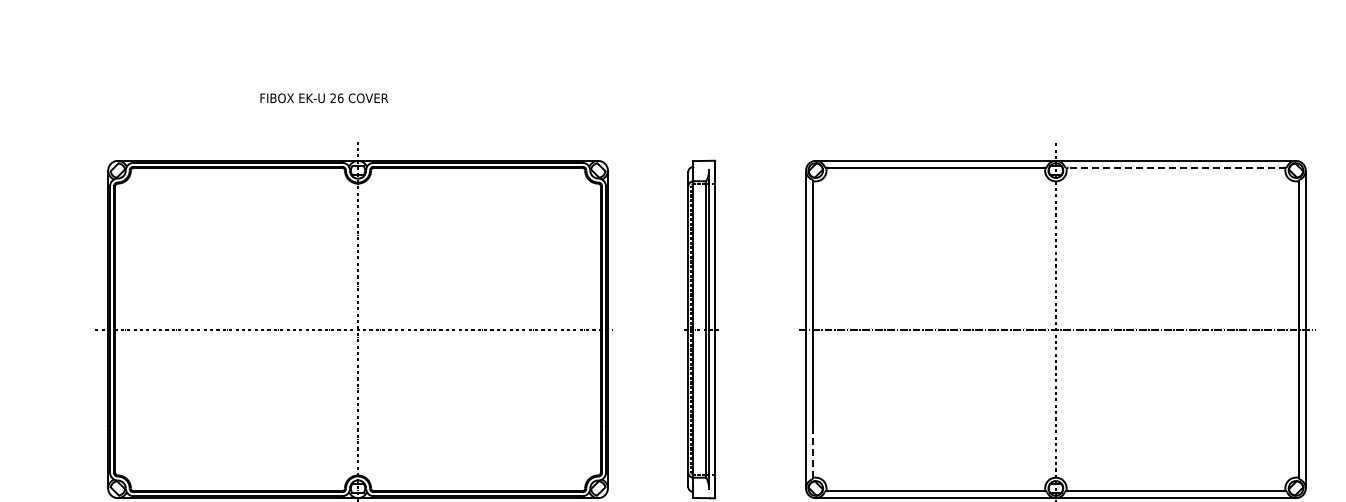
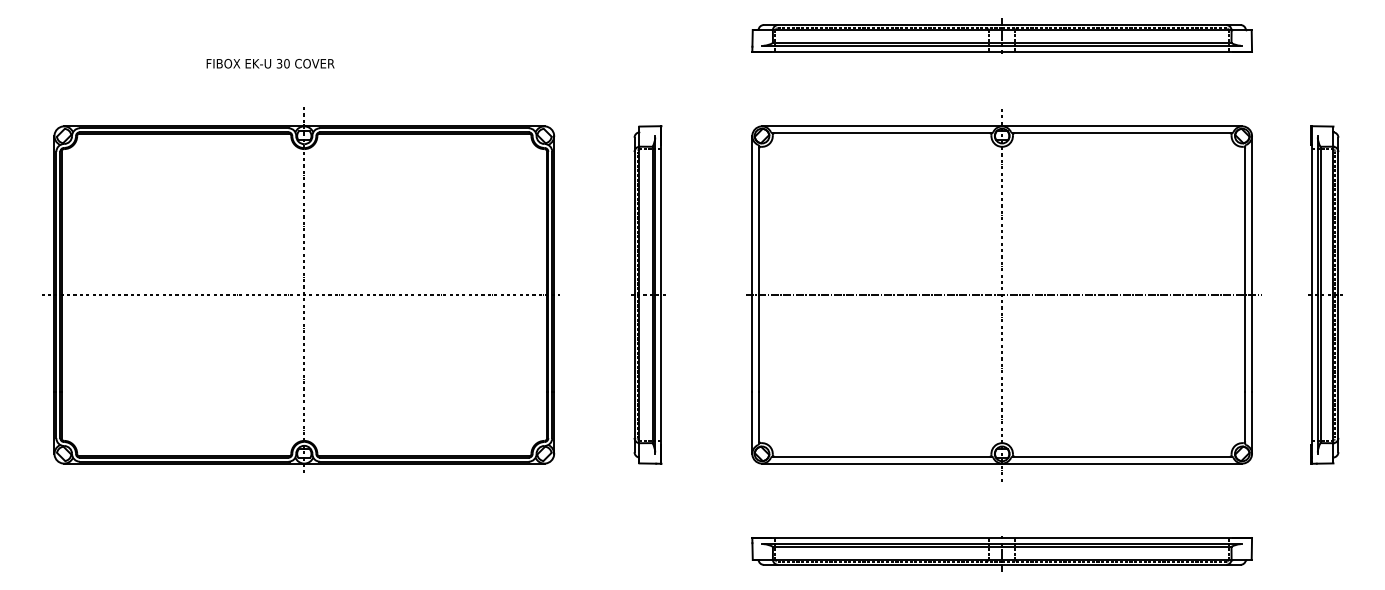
part: (1055, 70) -> (1001, 35), added
text: (336, 98) -> (282, 63), 26 -> 30
line: (1176, 168) -> (1122, 133), dashed -> solid
line: (813, 452) -> (759, 417), dashed -> solid

